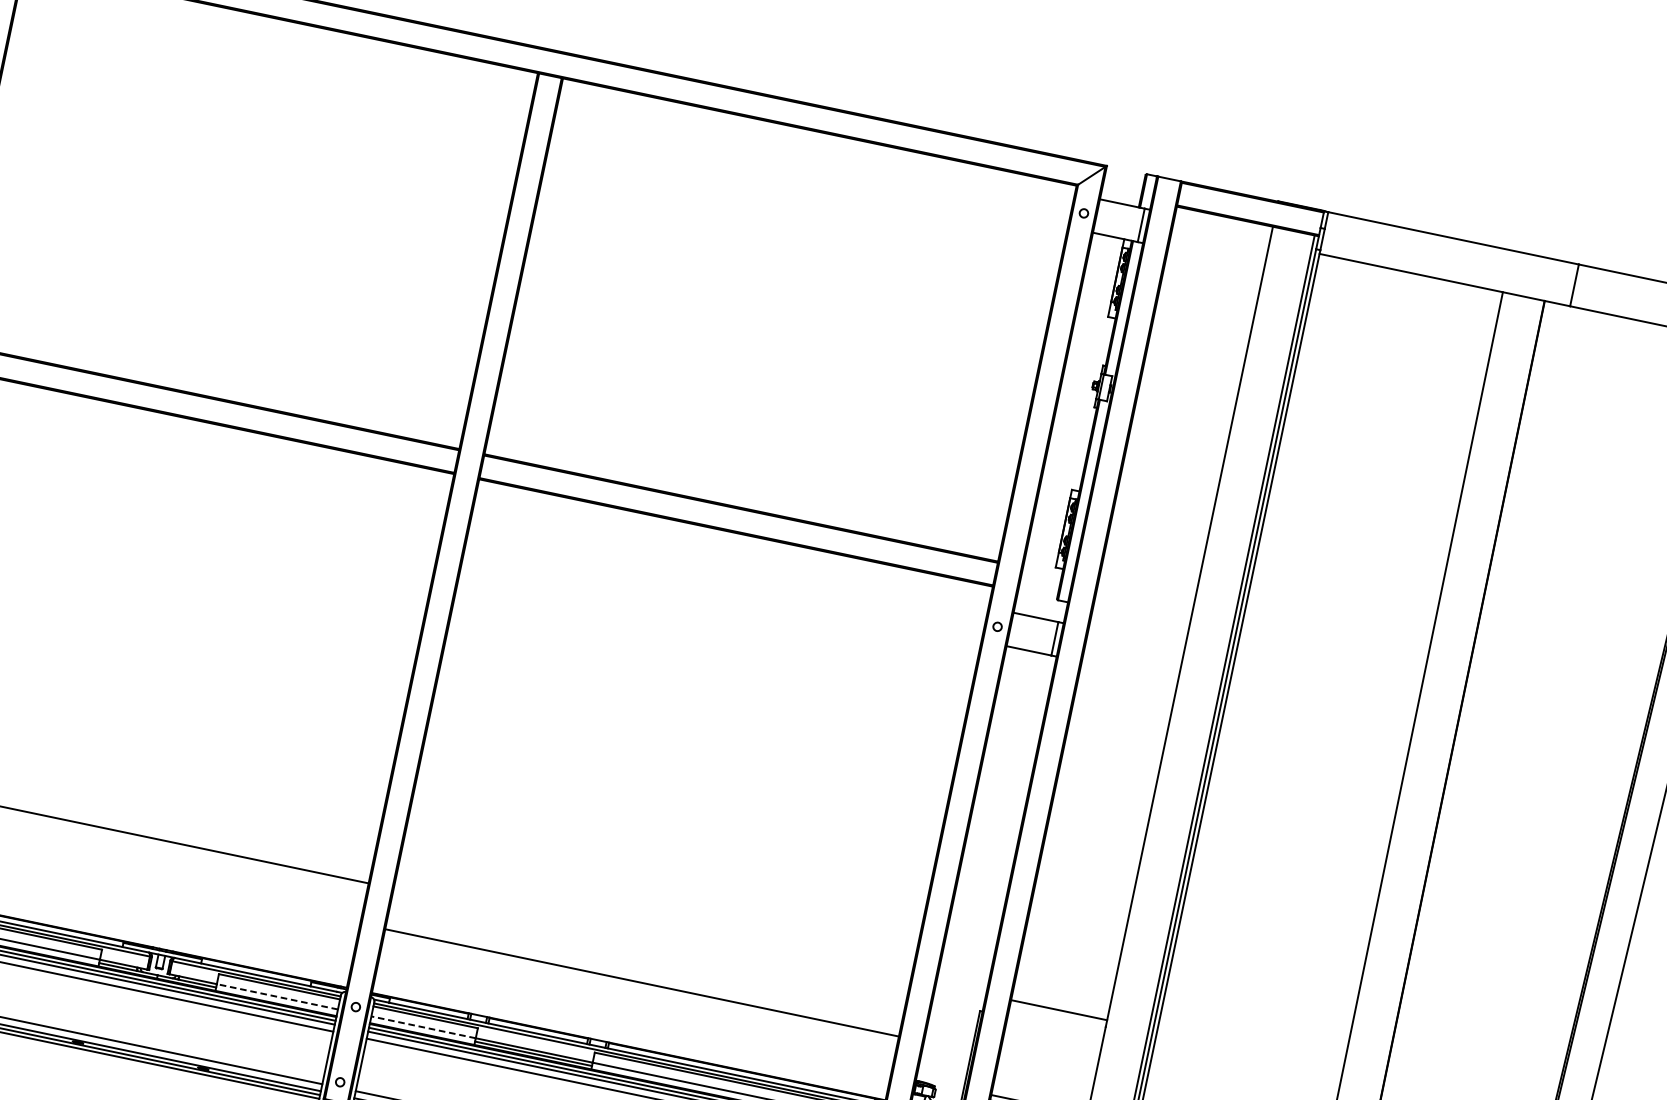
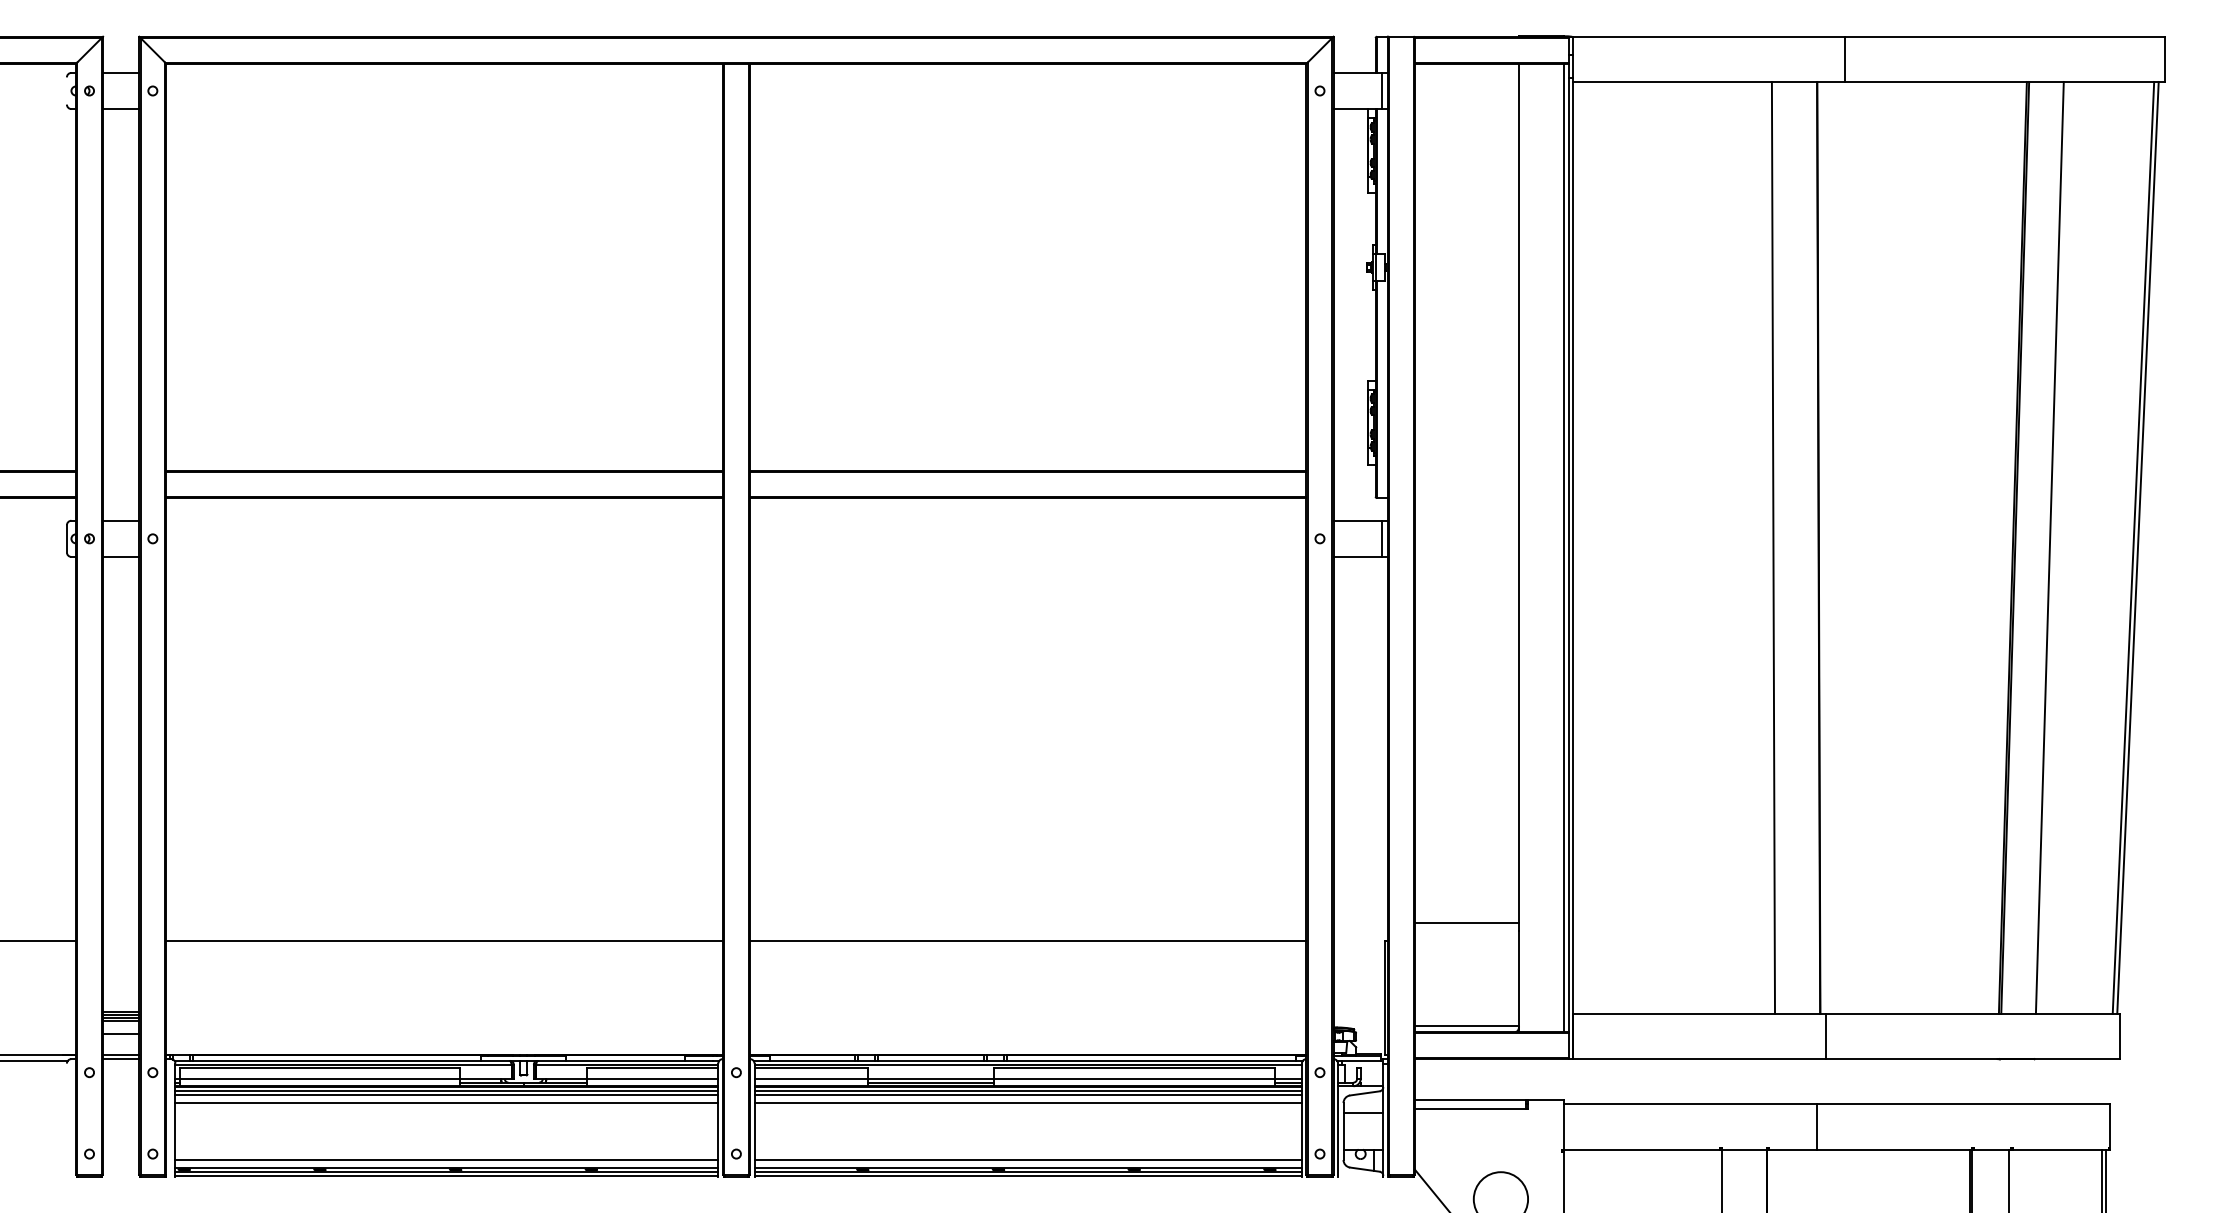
line: (642, 982) -> (1028, 941), moved
line: (277, 996) -> (652, 1078), dashed -> solid
line: (424, 1026) -> (811, 1078), dashed -> solid

